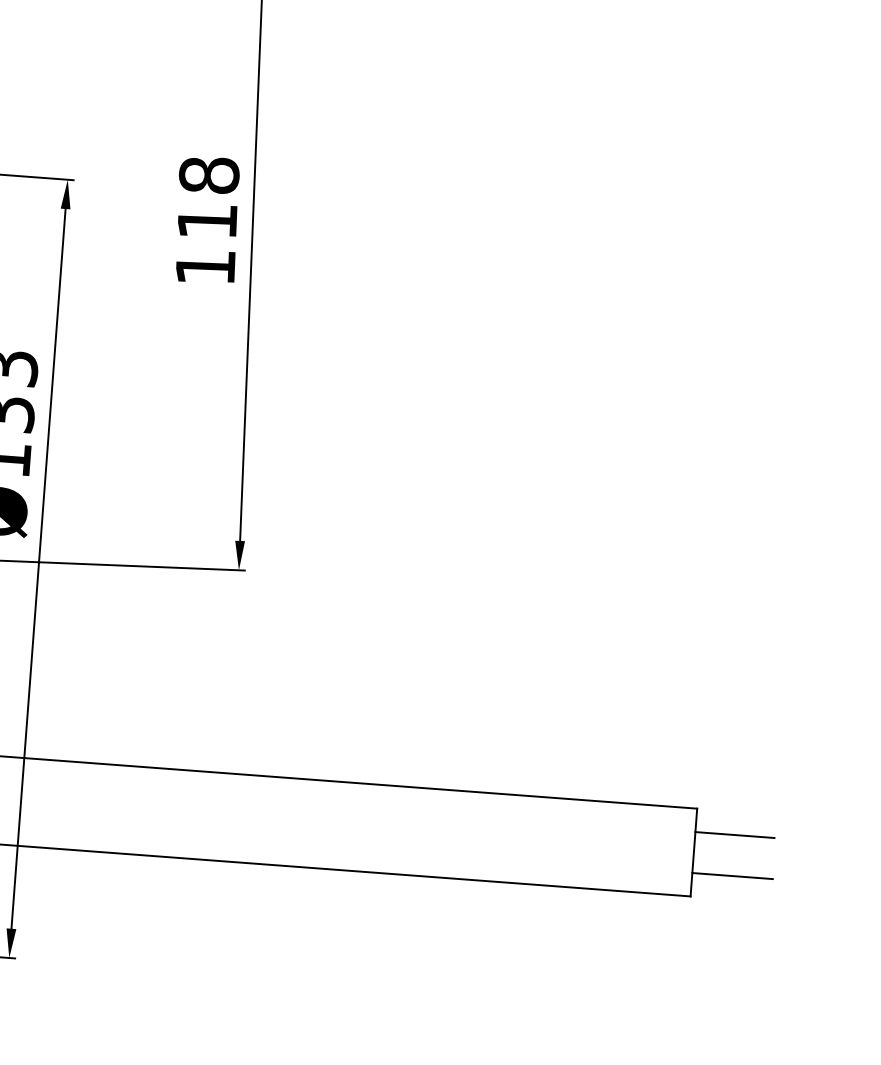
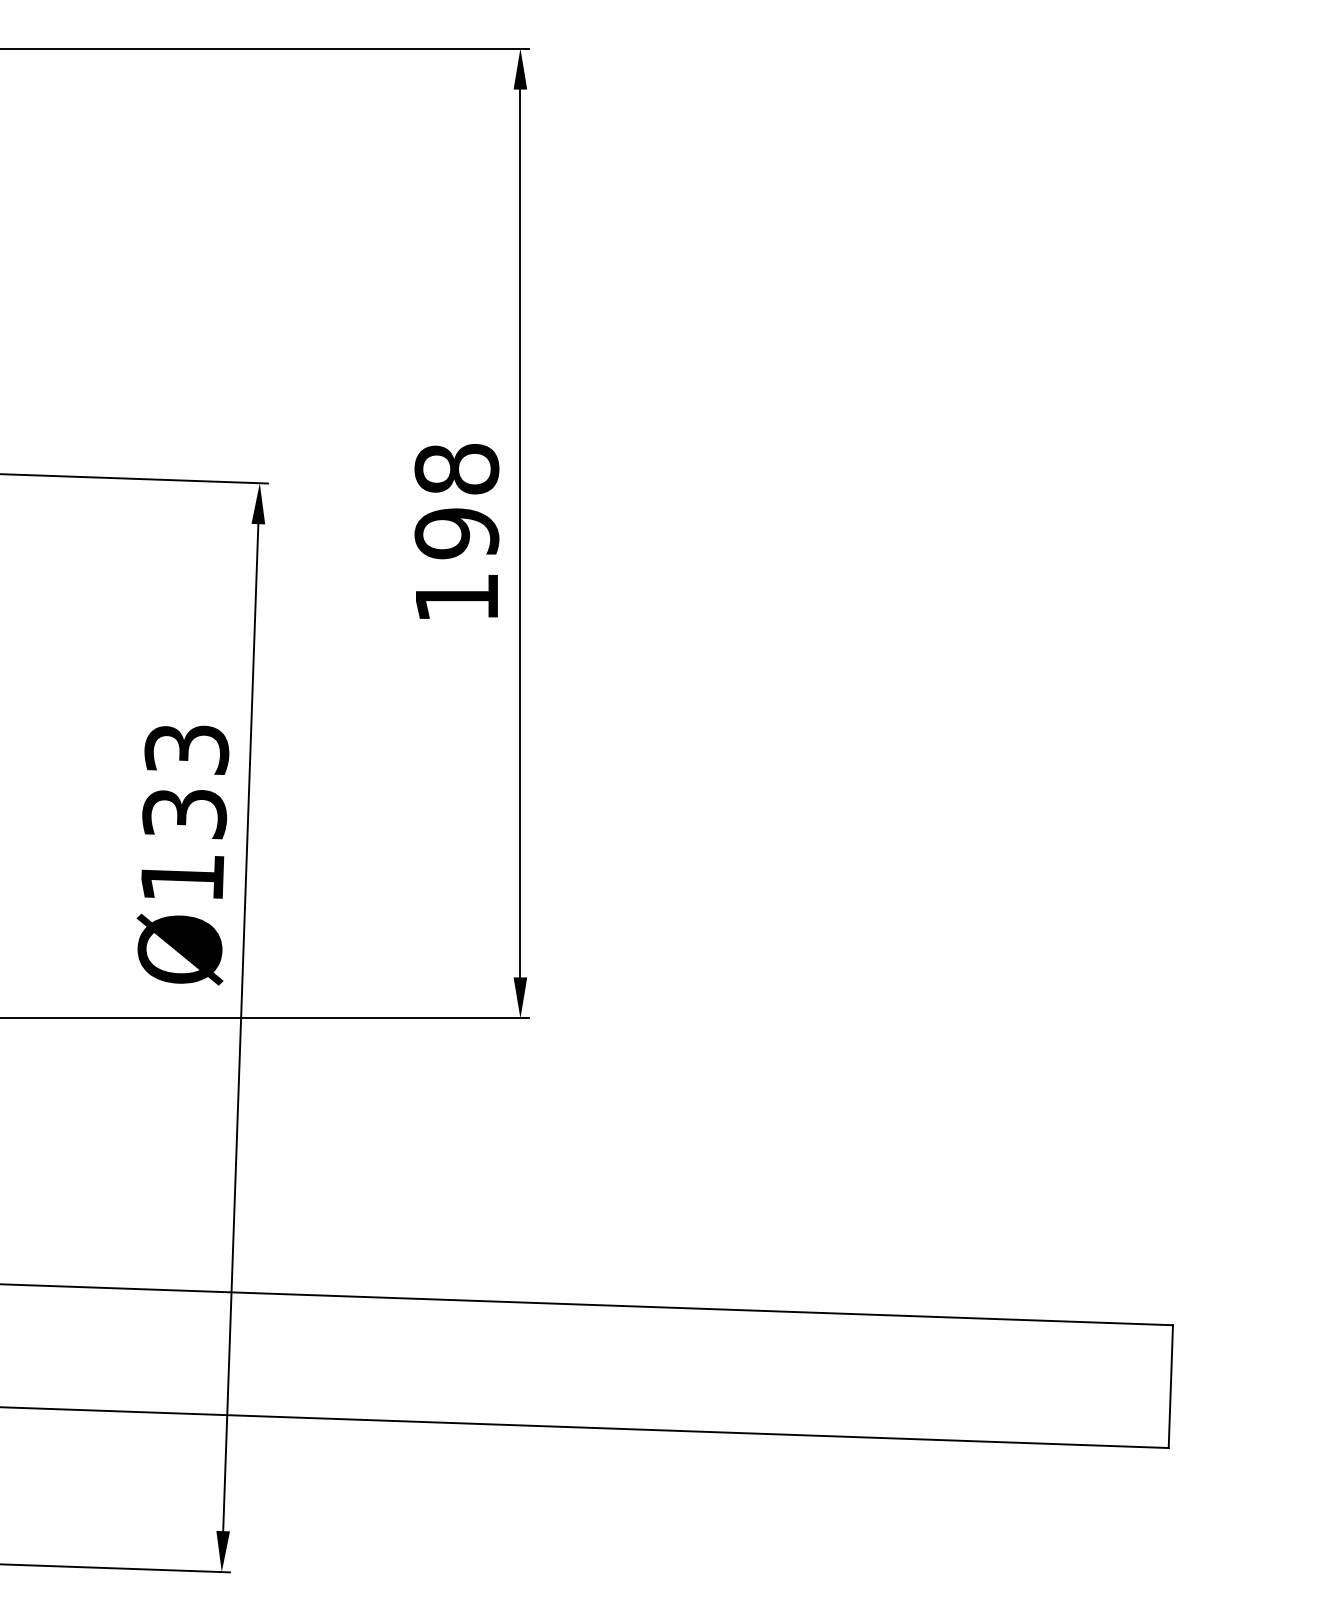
text: (207, 221) -> (456, 533), 118 -> 198
line: (734, 834) -> (1226, 1359), removed
line: (732, 876) -> (1225, 1417), removed

